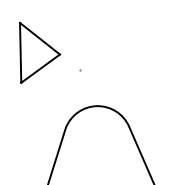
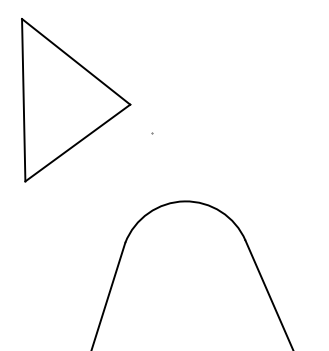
part: (39, 52) -> (75, 99), size x1.43

